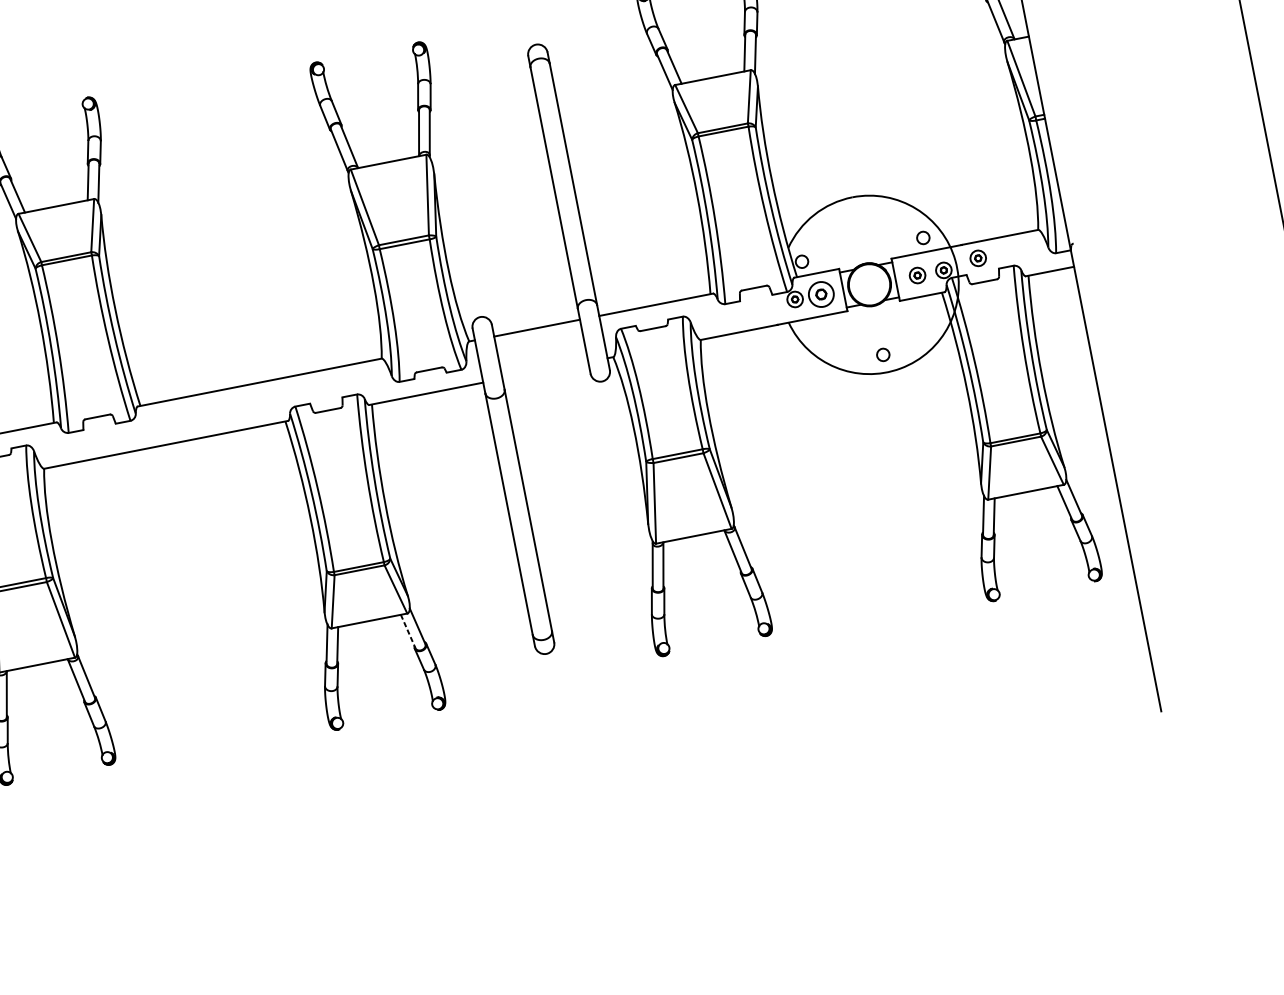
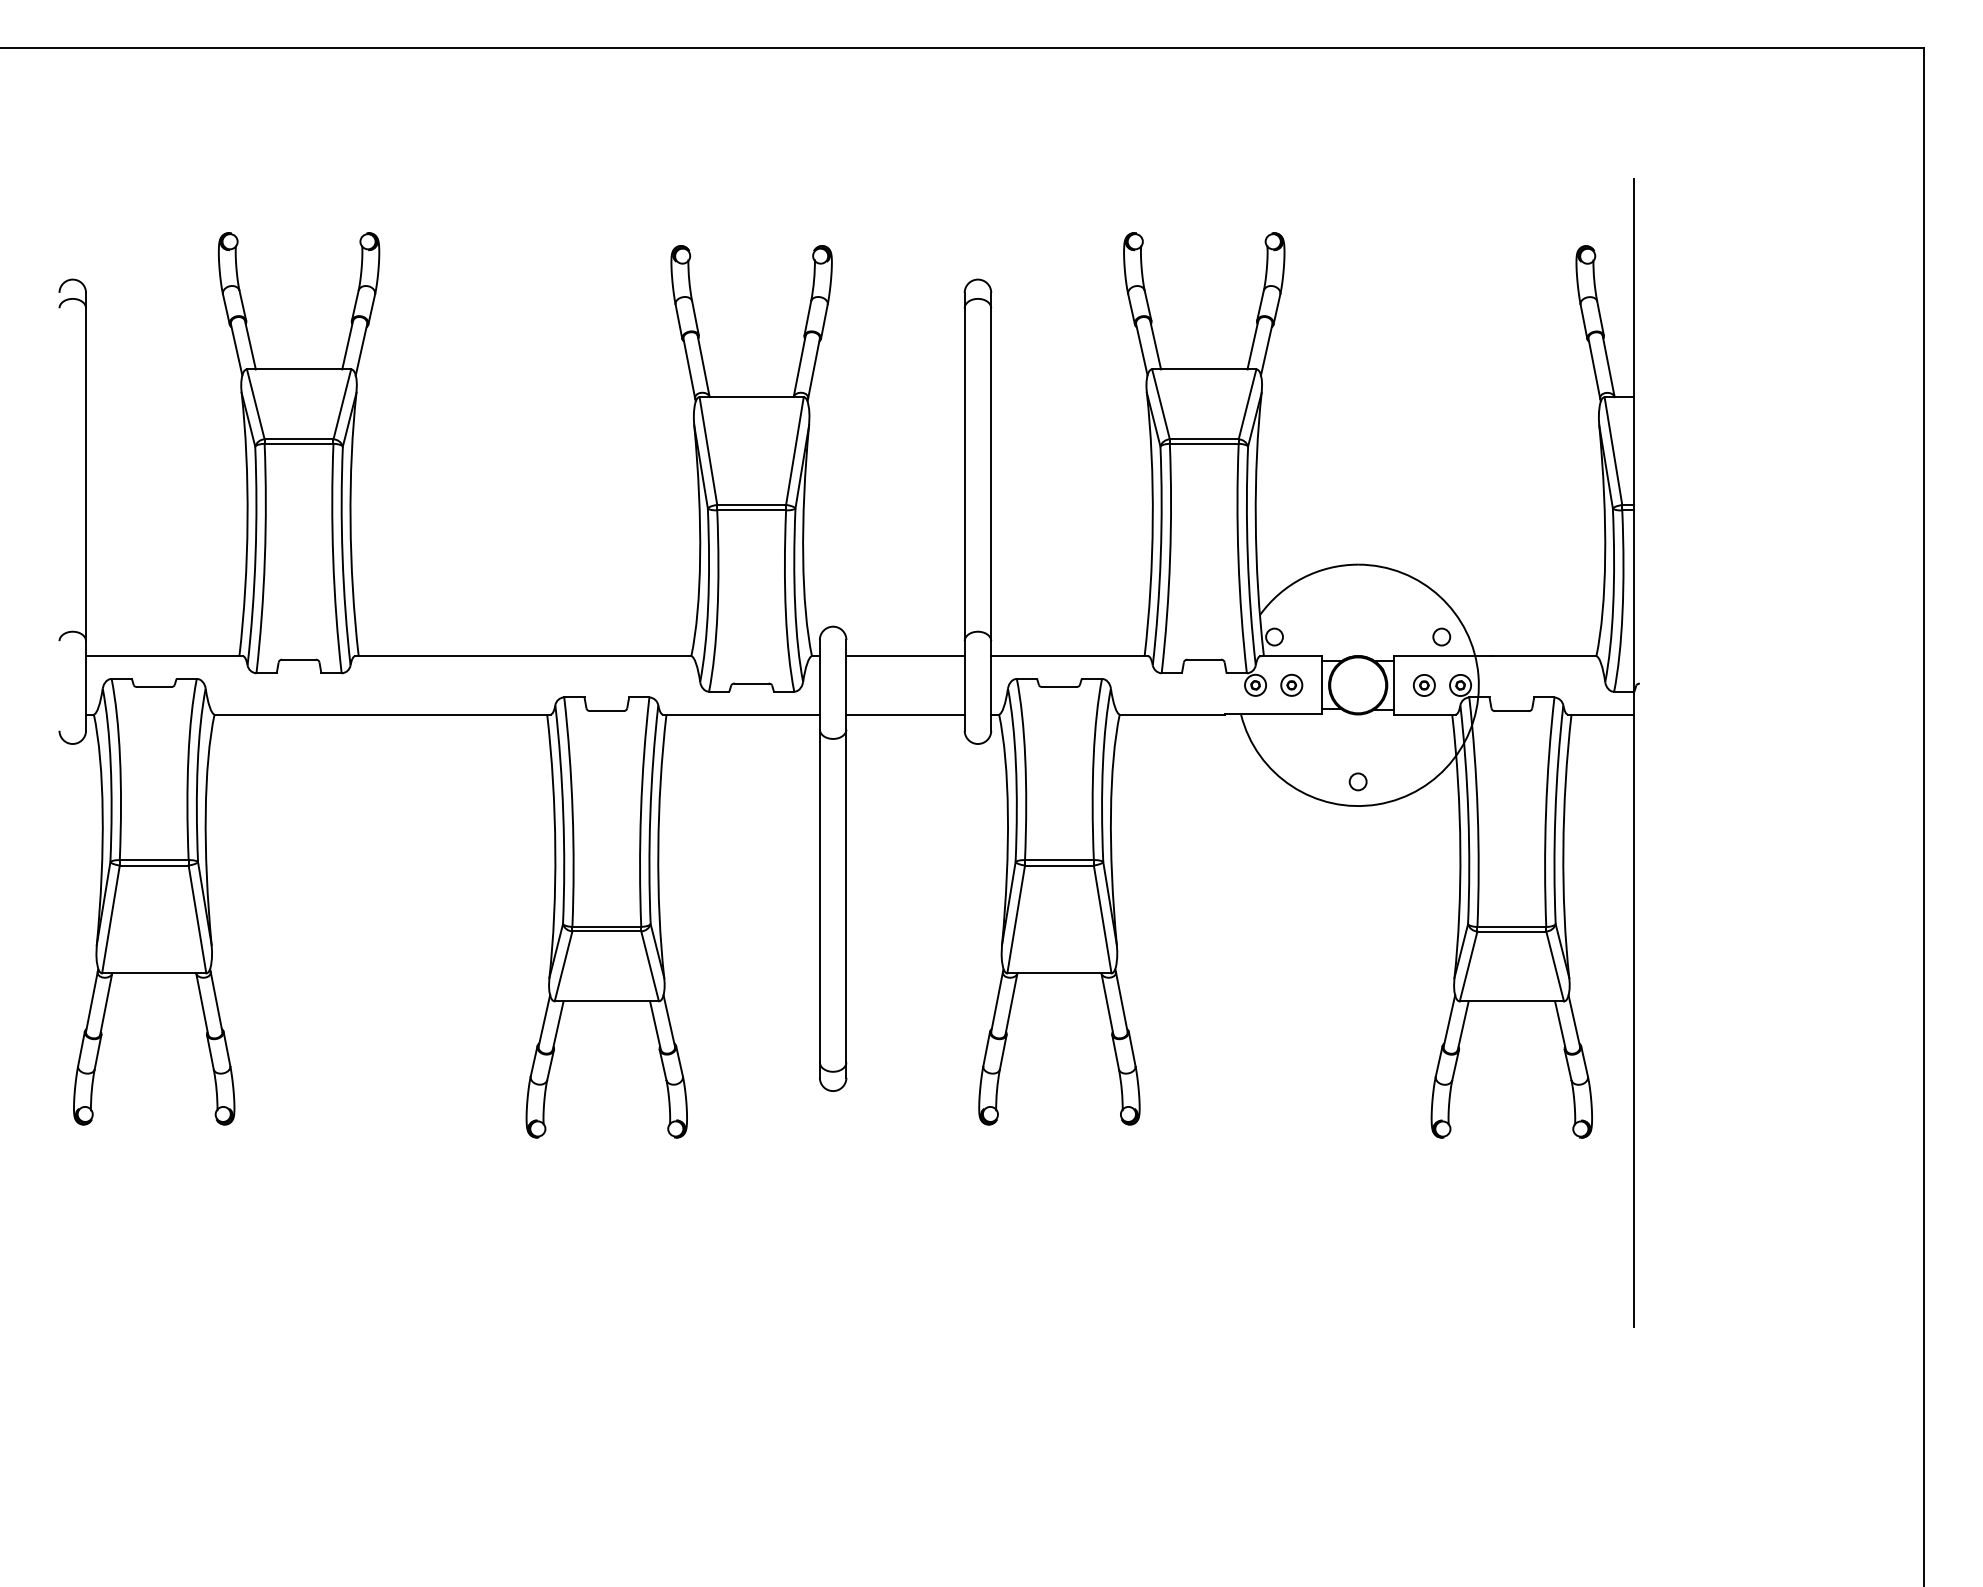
part: (977, 258) -> (1508, 678), removed
part: (821, 293) -> (1291, 684), size x0.62
line: (545, 370) -> (905, 714), added
line: (408, 631) -> (655, 1025), dashed -> solid

